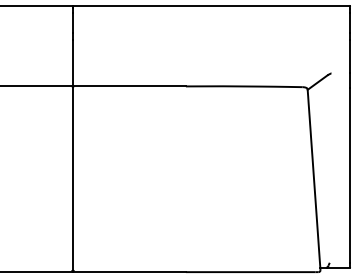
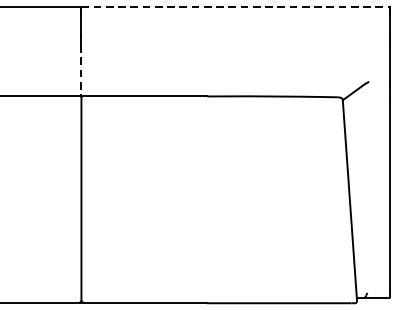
line: (211, 5) -> (235, 6), solid -> dashed
line: (72, 64) -> (80, 72), solid -> dashed

